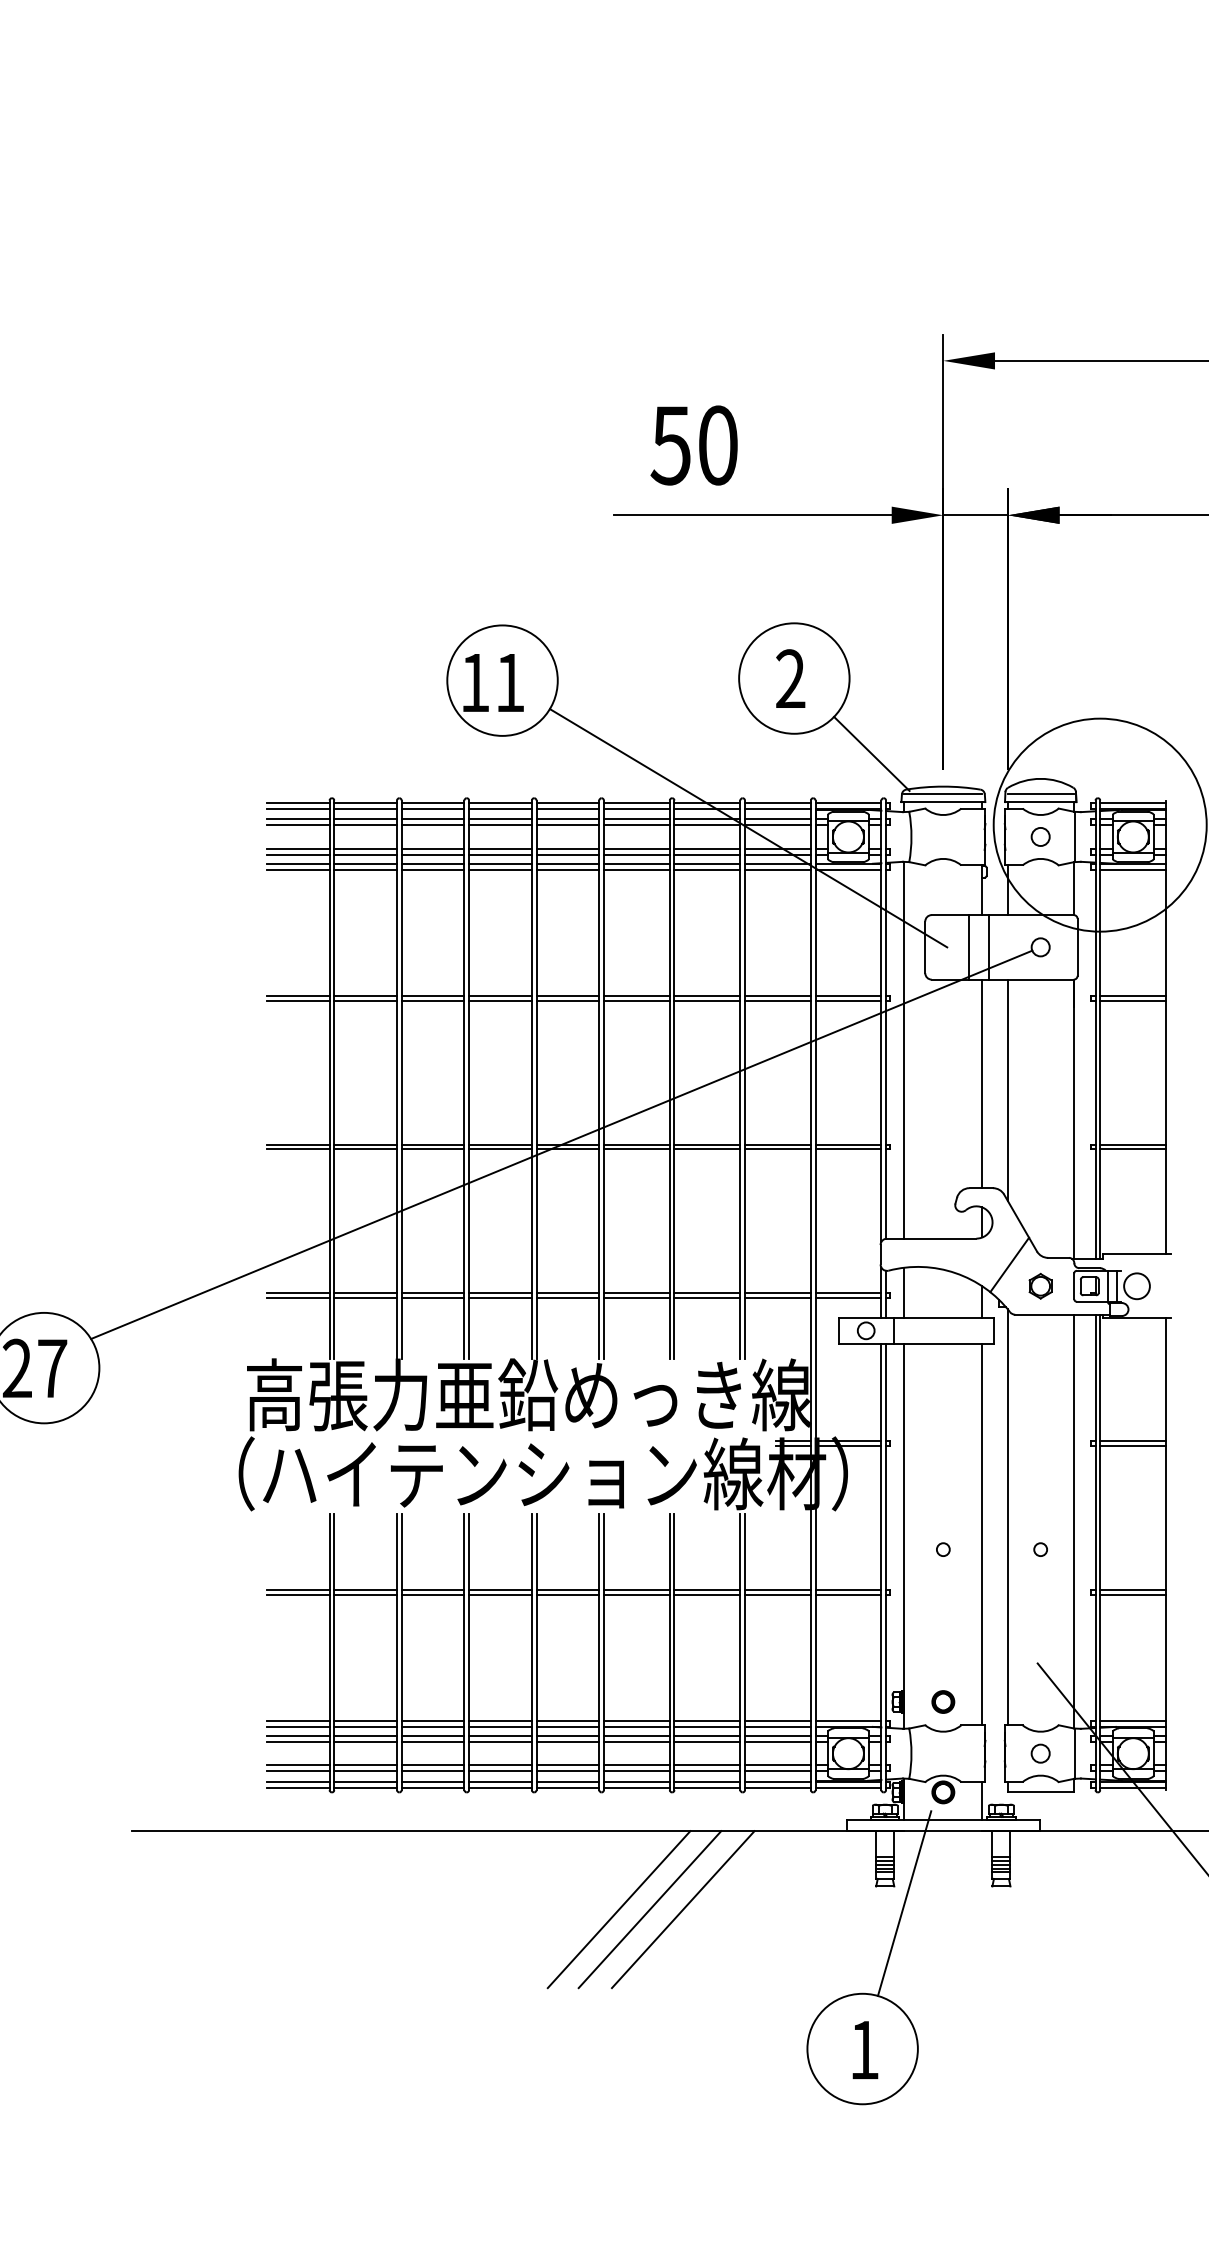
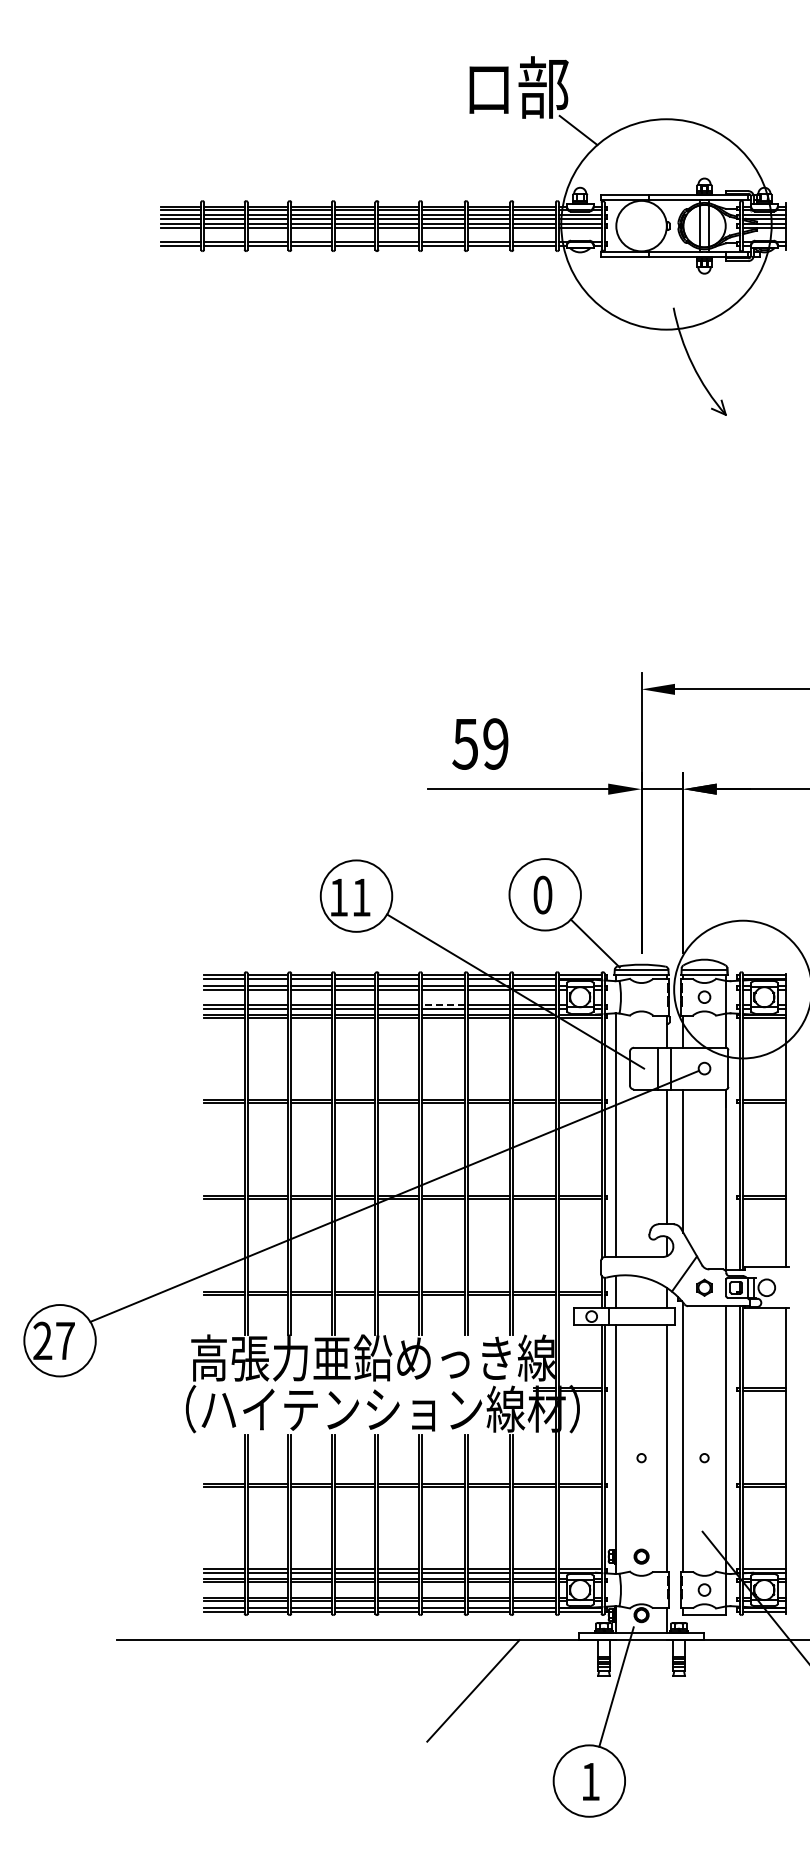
text: (717, 444) -> (495, 743), 50 -> 59
text: (790, 678) -> (542, 894), 2 -> 0
line: (635, 848) -> (442, 1004), solid -> dashed
line: (618, 1908) -> (431, 1690), removed
line: (649, 1908) -> (451, 1690), removed

